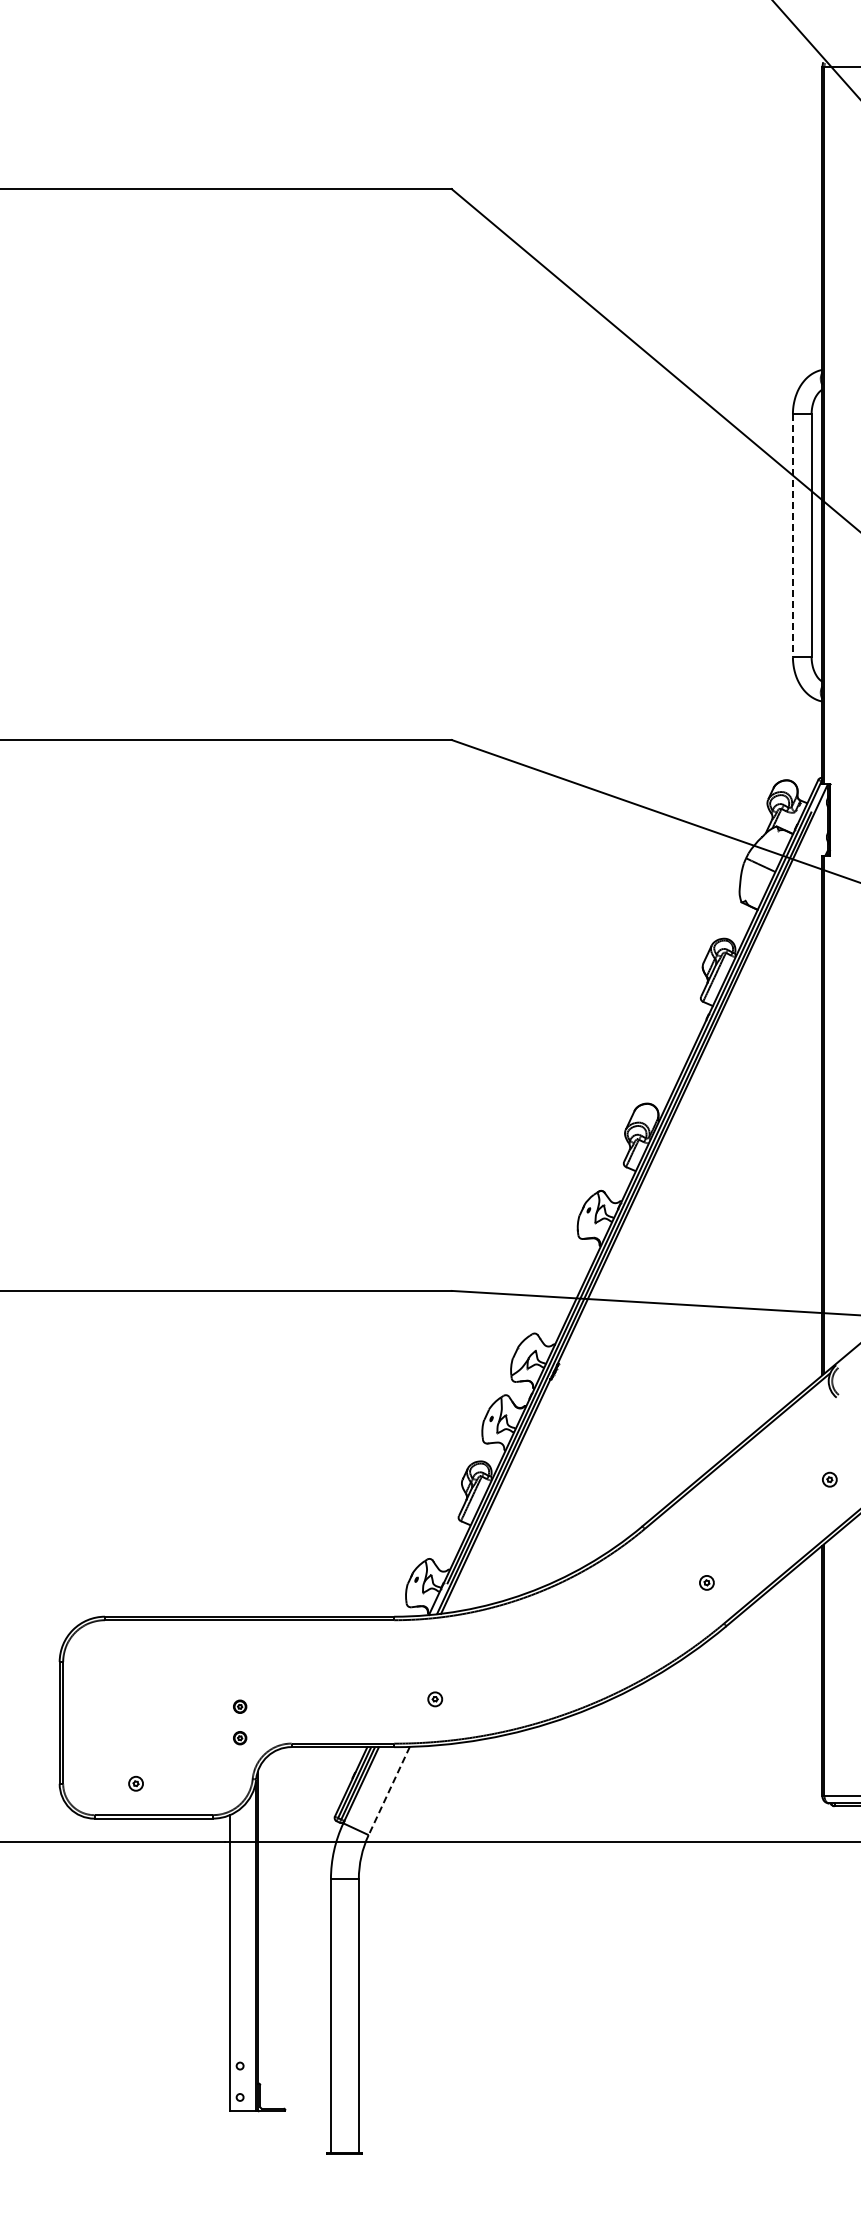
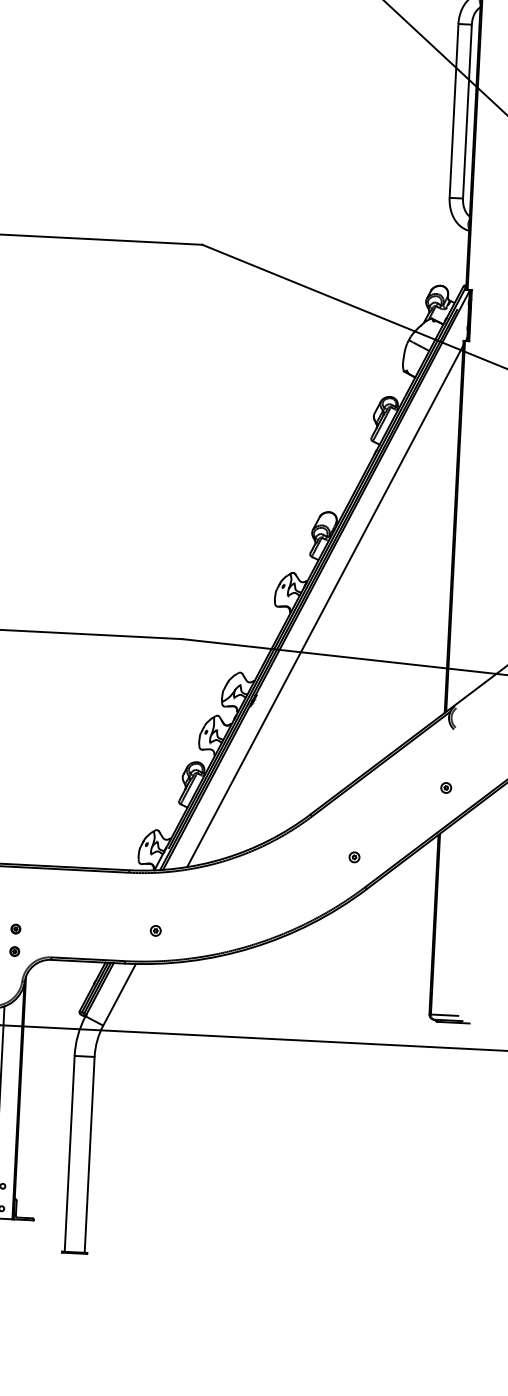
line: (792, 536) -> (453, 111), dashed -> solid
line: (648, 1235) -> (325, 606), added
line: (389, 1791) -> (119, 995), dashed -> solid

